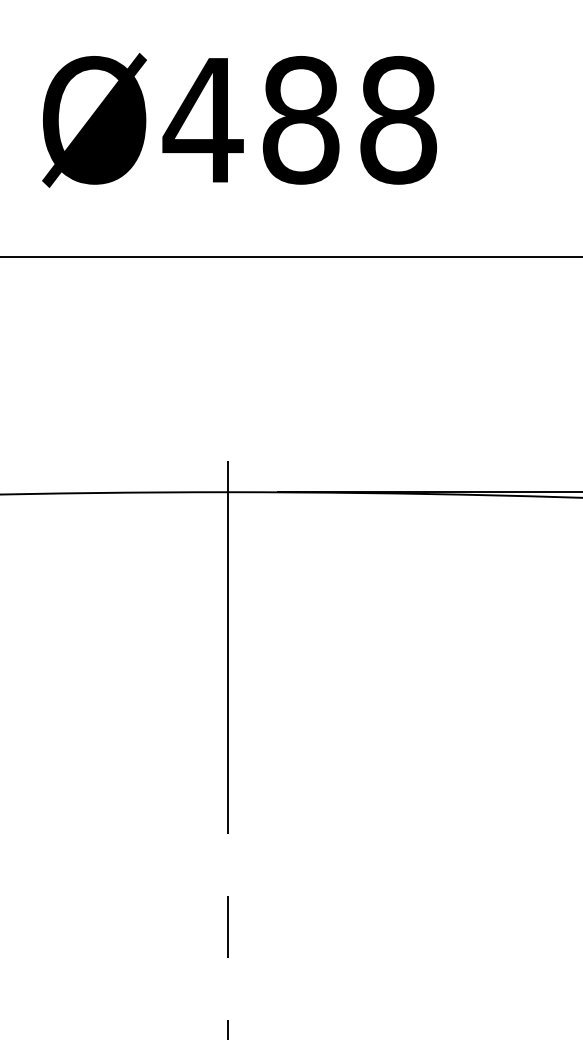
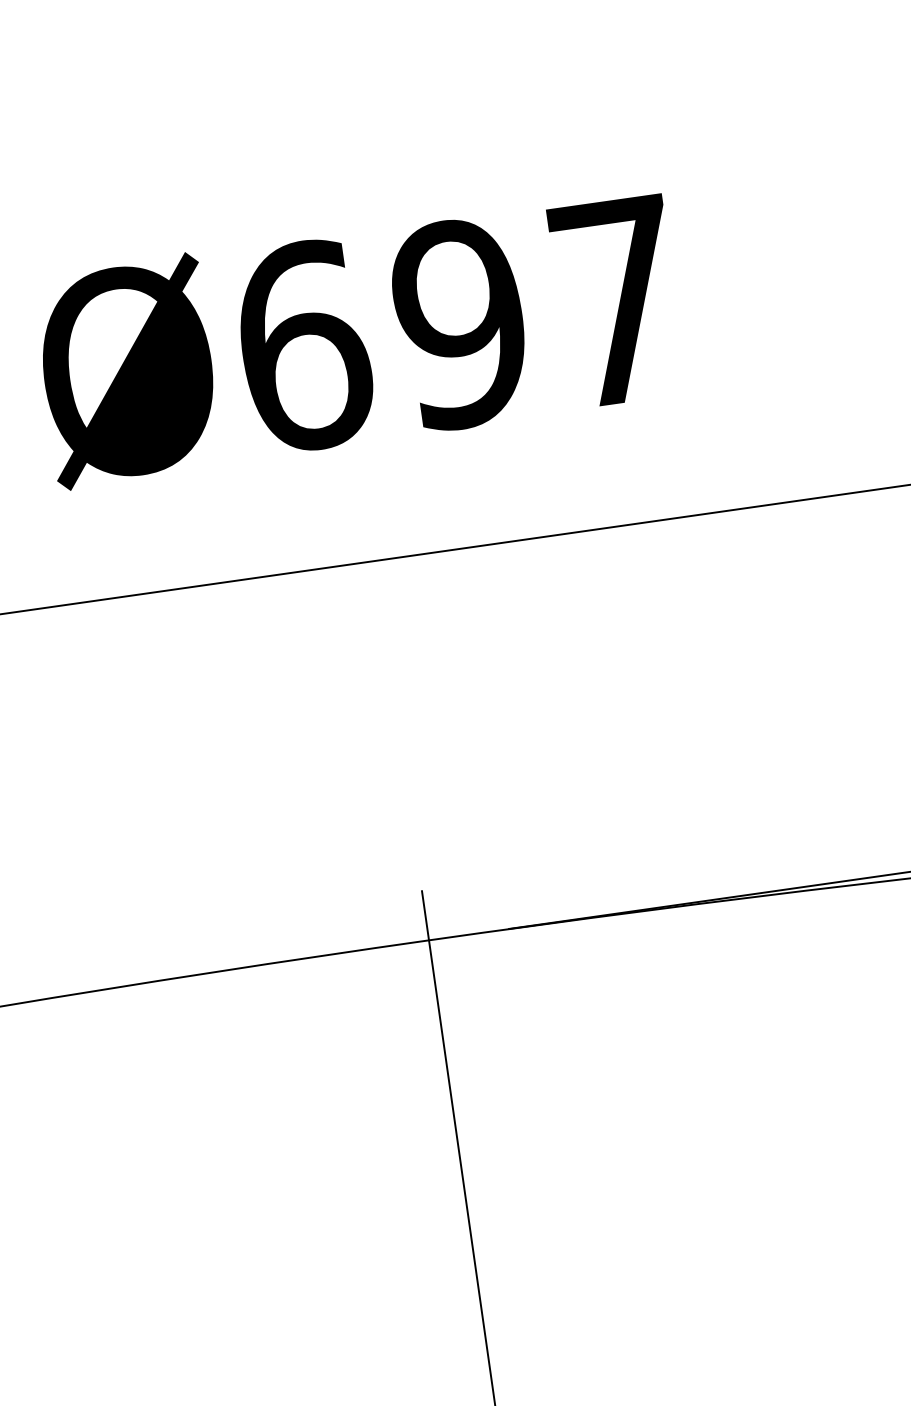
text: (299, 120) -> (458, 324), Ø488 -> Ø697

